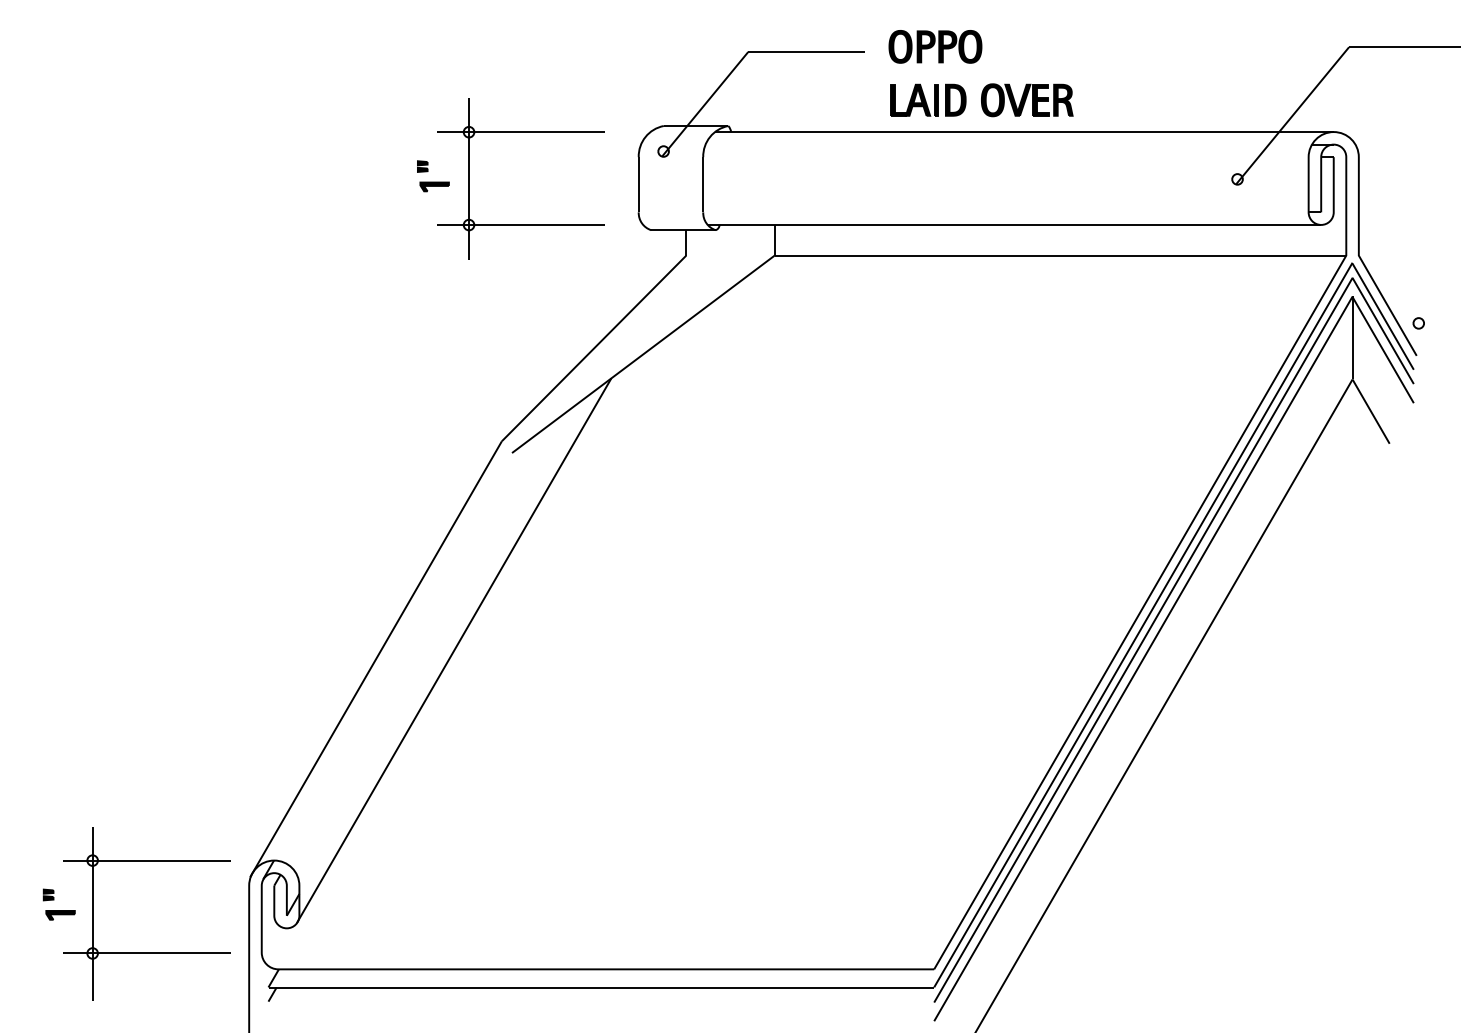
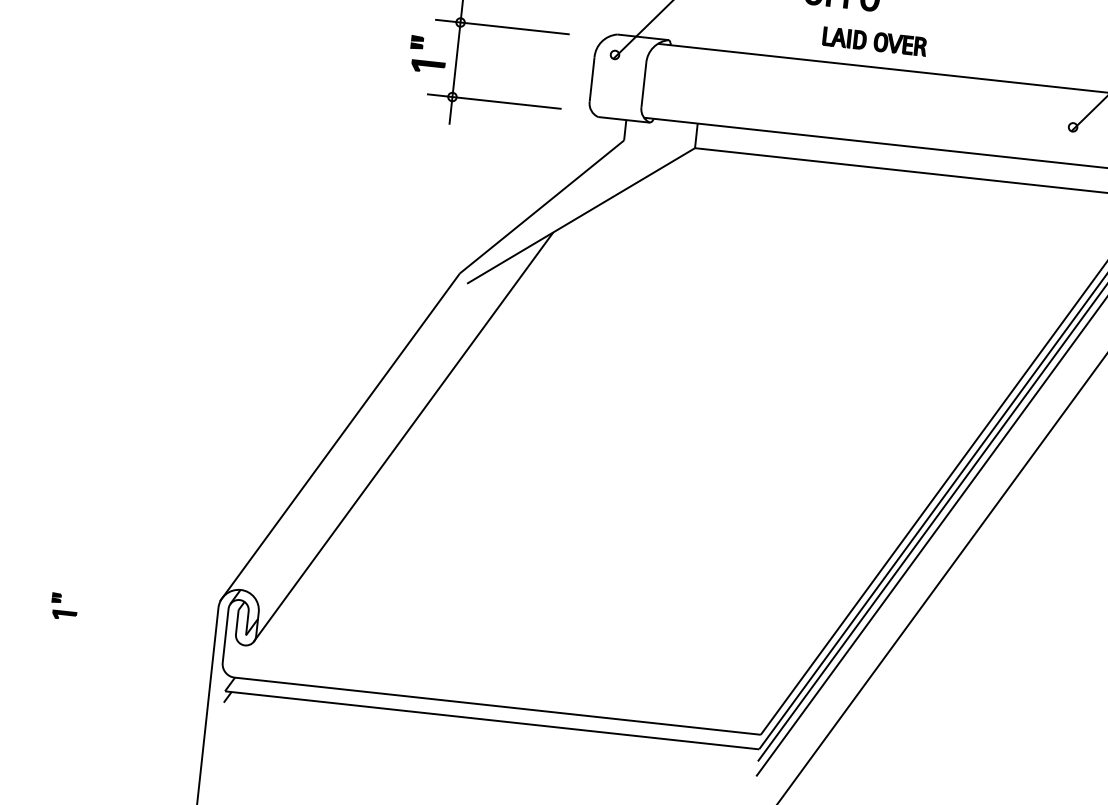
part: (981, 100) -> (874, 41), size x0.7
part: (433, 176) -> (428, 54), size x1.4
part: (146, 952) -> (130, 652), removed

